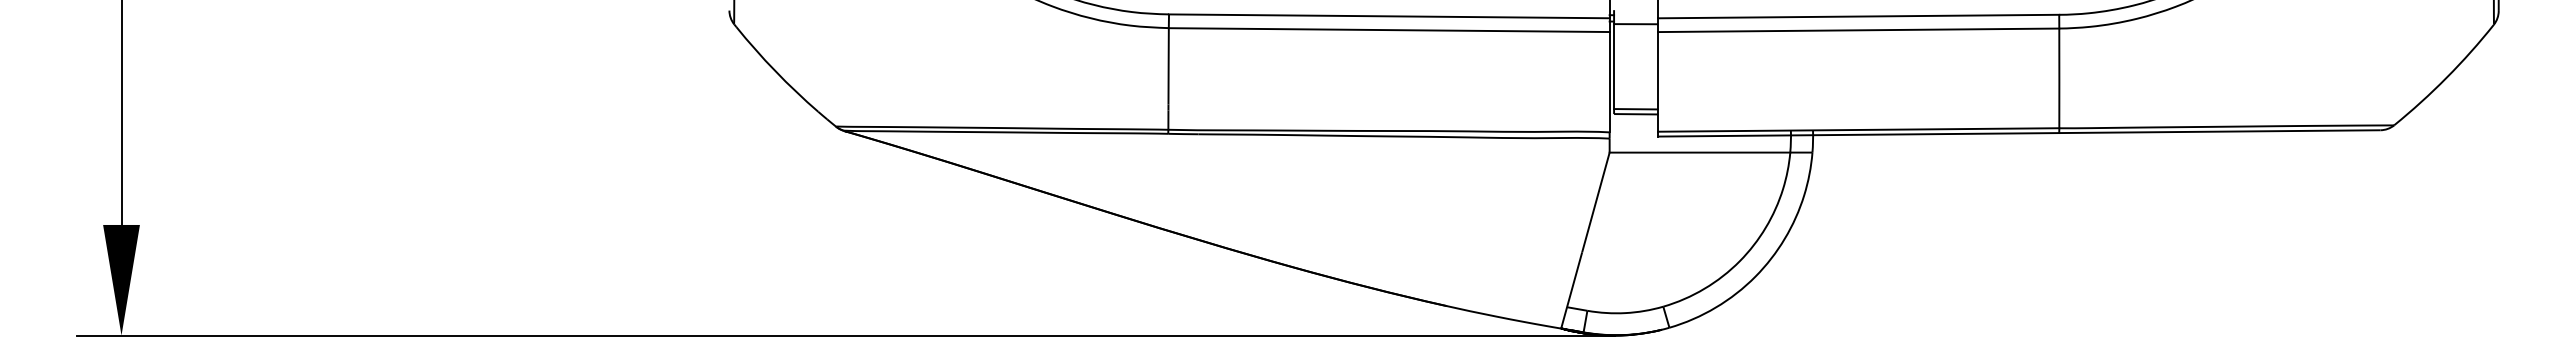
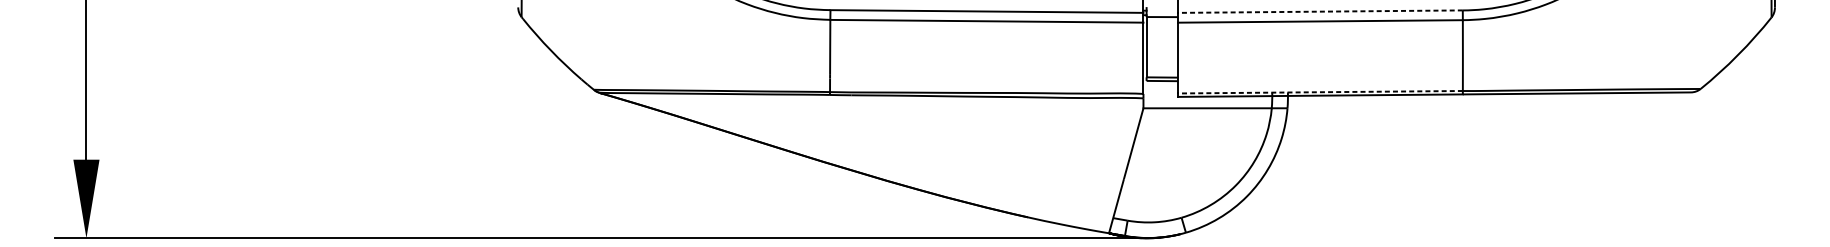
line: (1858, 16) -> (1320, 11), solid -> dashed
line: (1858, 129) -> (1320, 91), solid -> dashed

